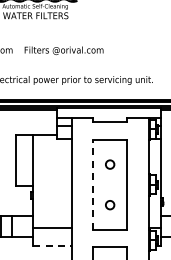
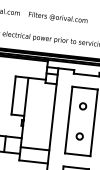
line: (93, 184) -> (69, 119), dashed -> solid
line: (53, 245) -> (34, 161), dashed -> solid

